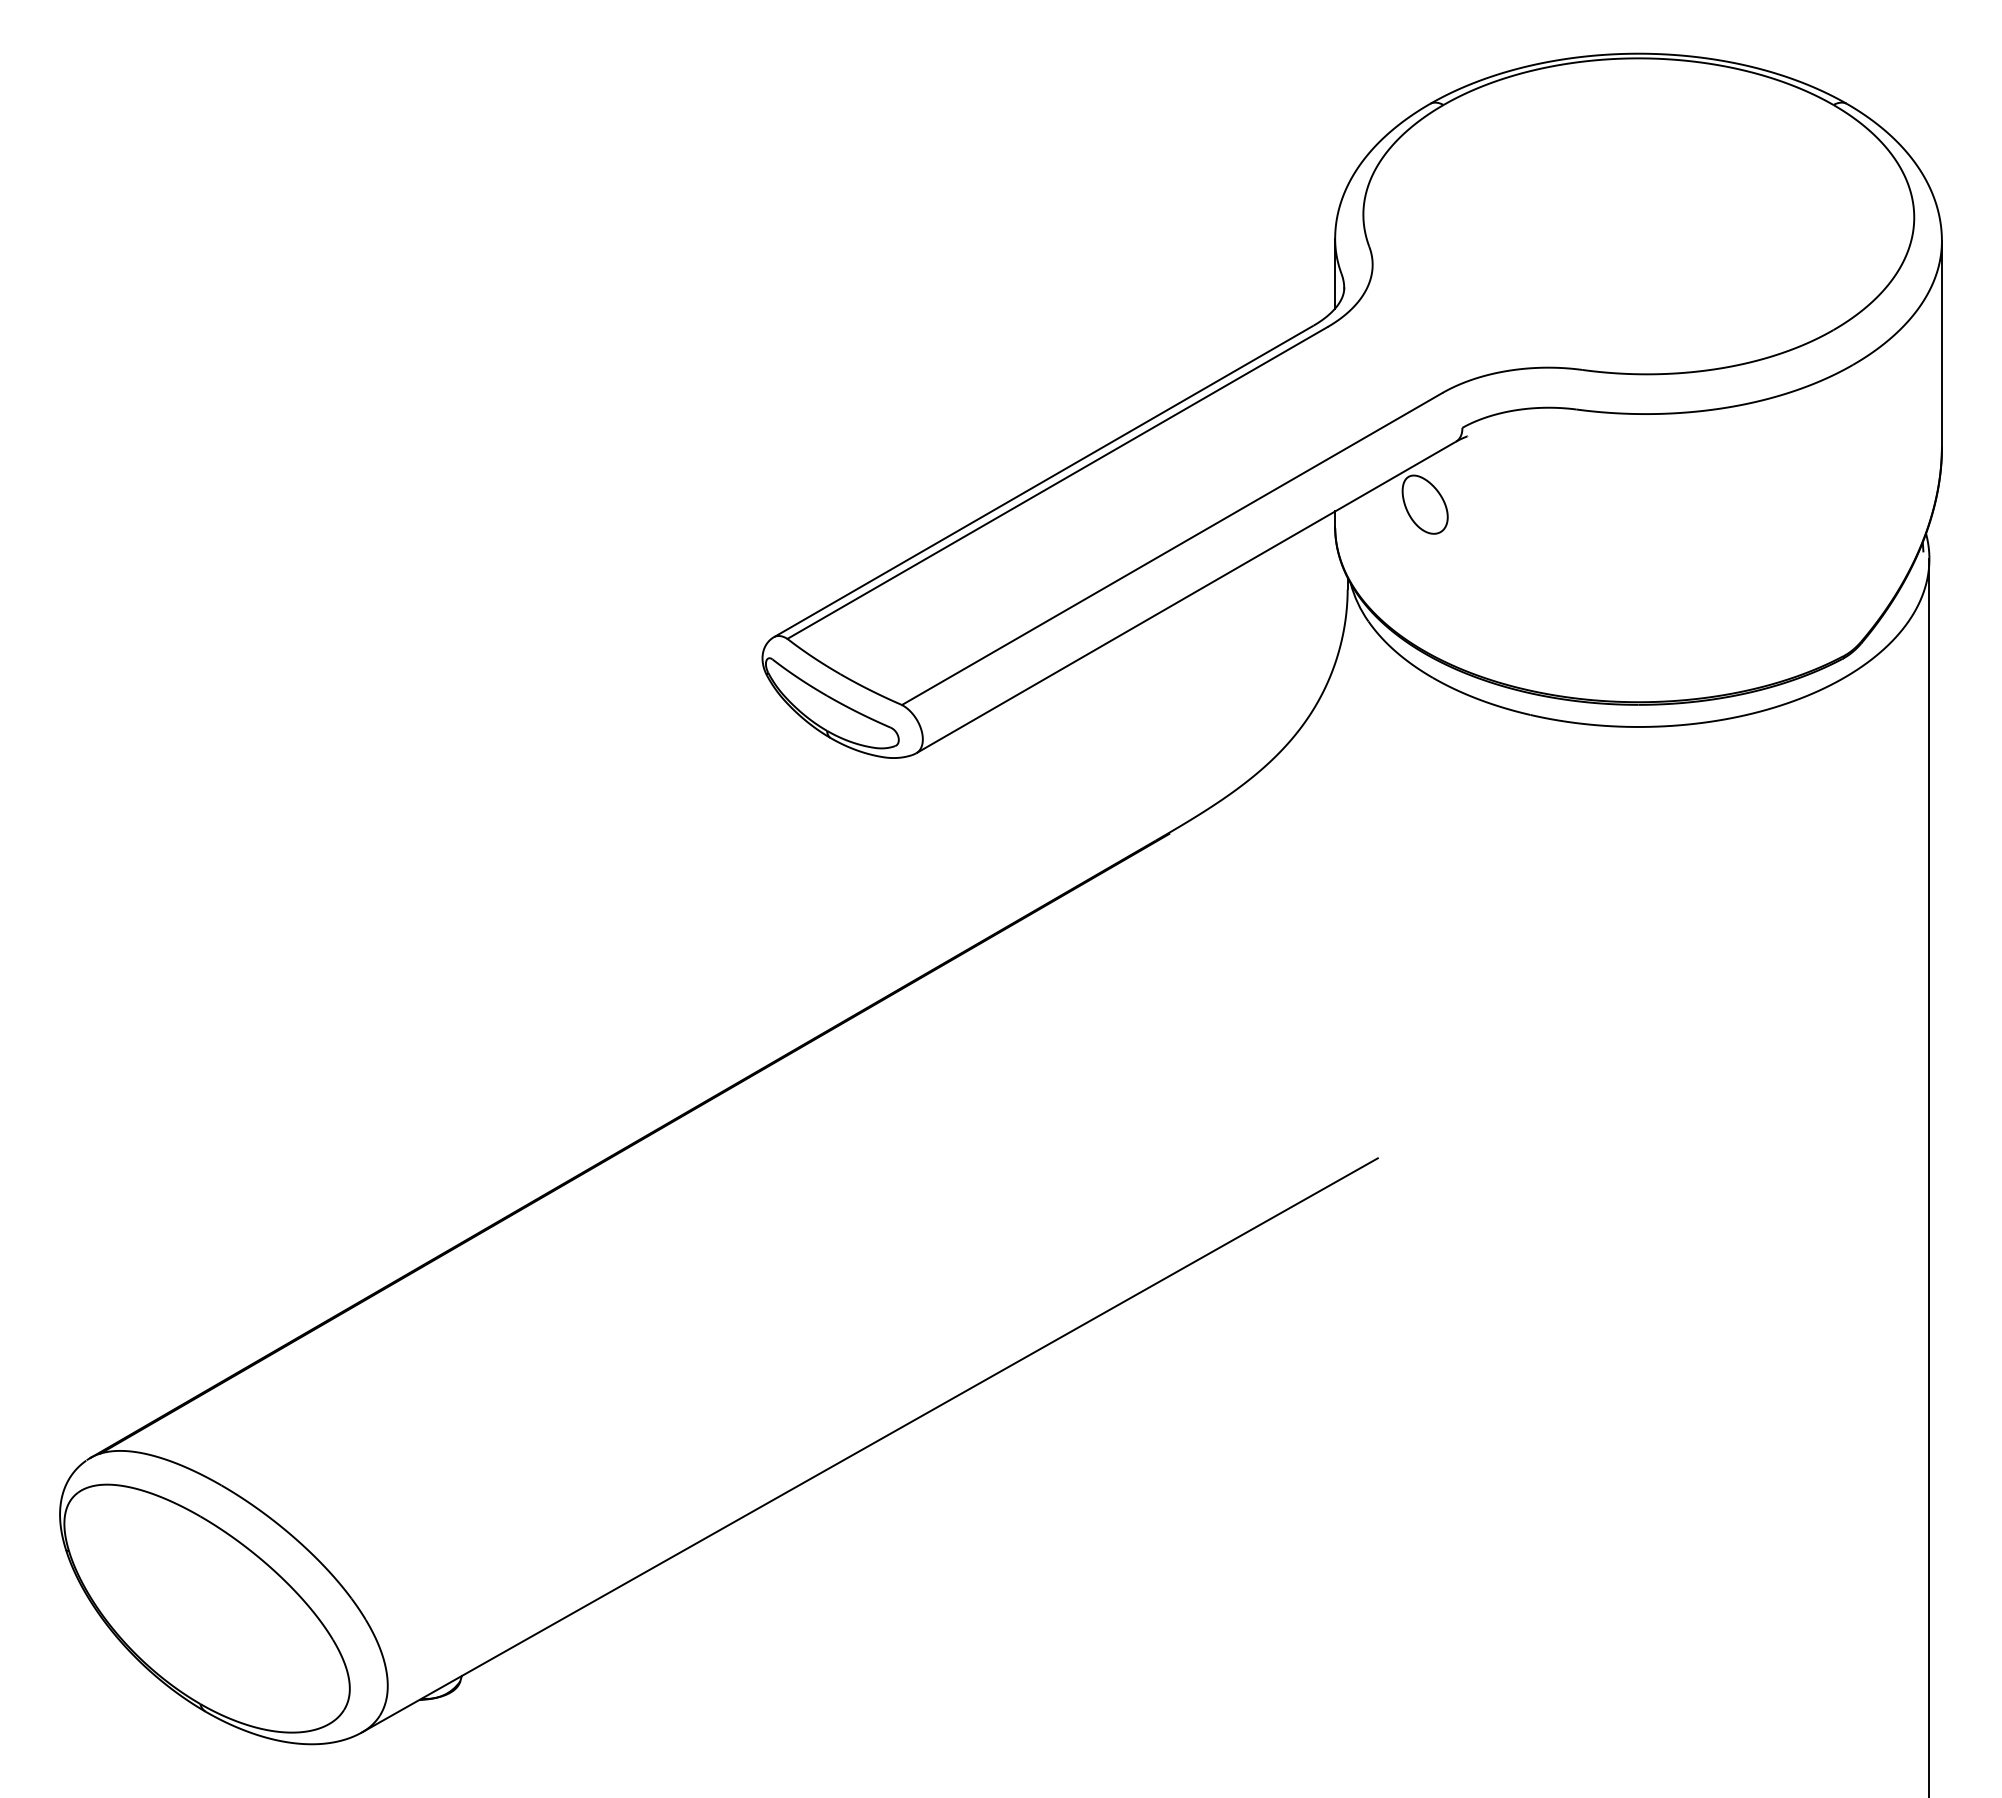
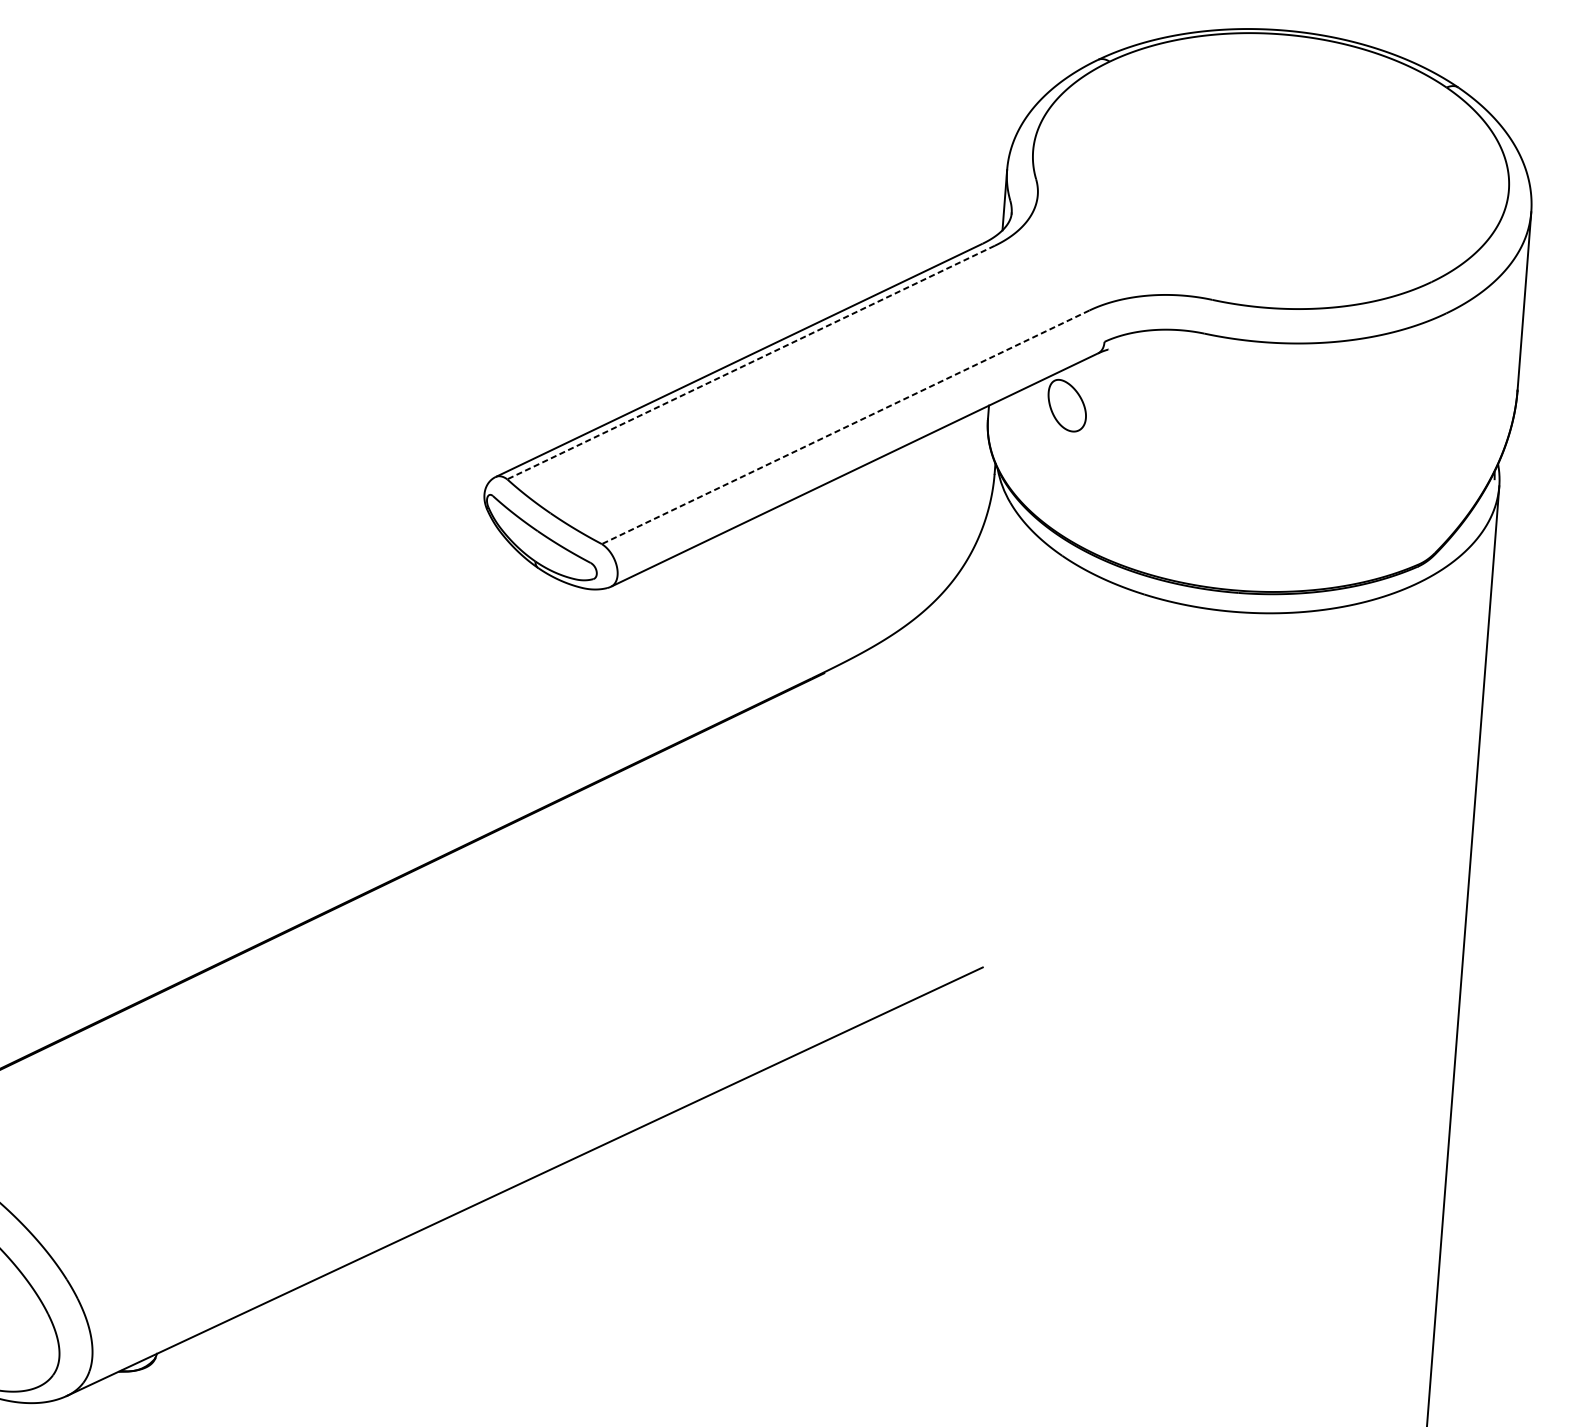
line: (1057, 482) -> (751, 362), solid -> dashed
line: (1172, 549) -> (845, 427), solid -> dashed

